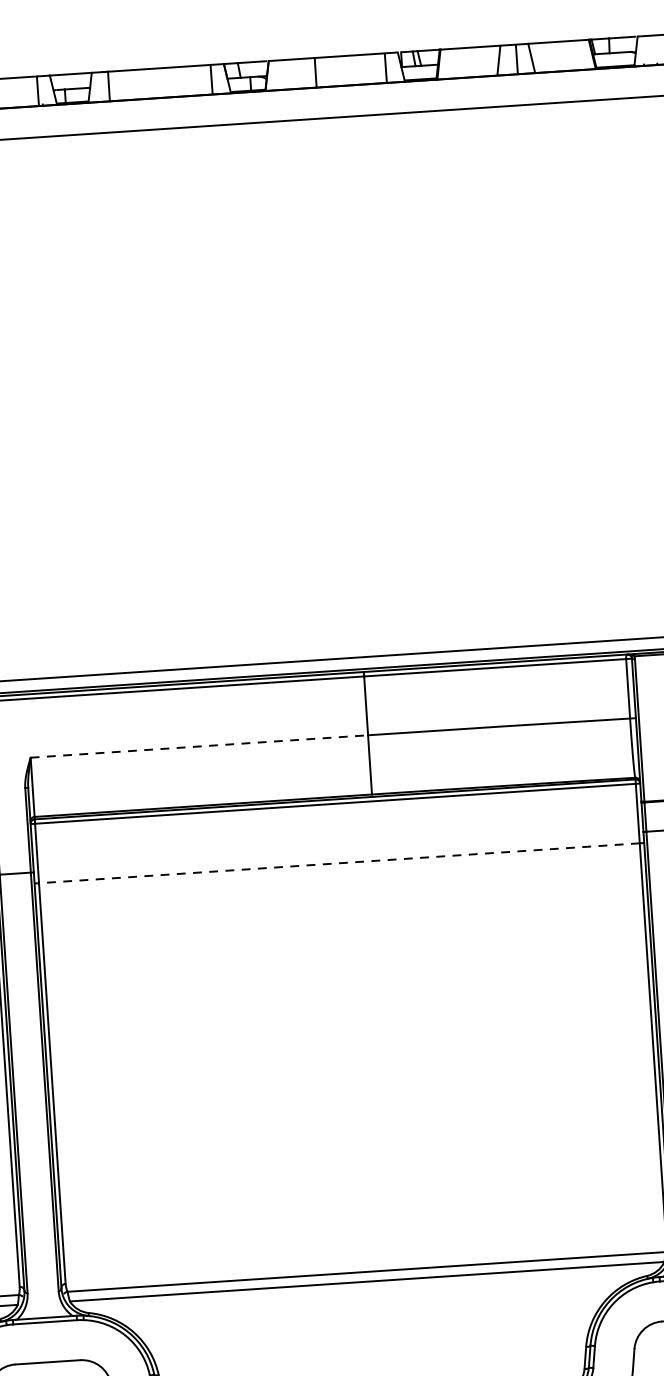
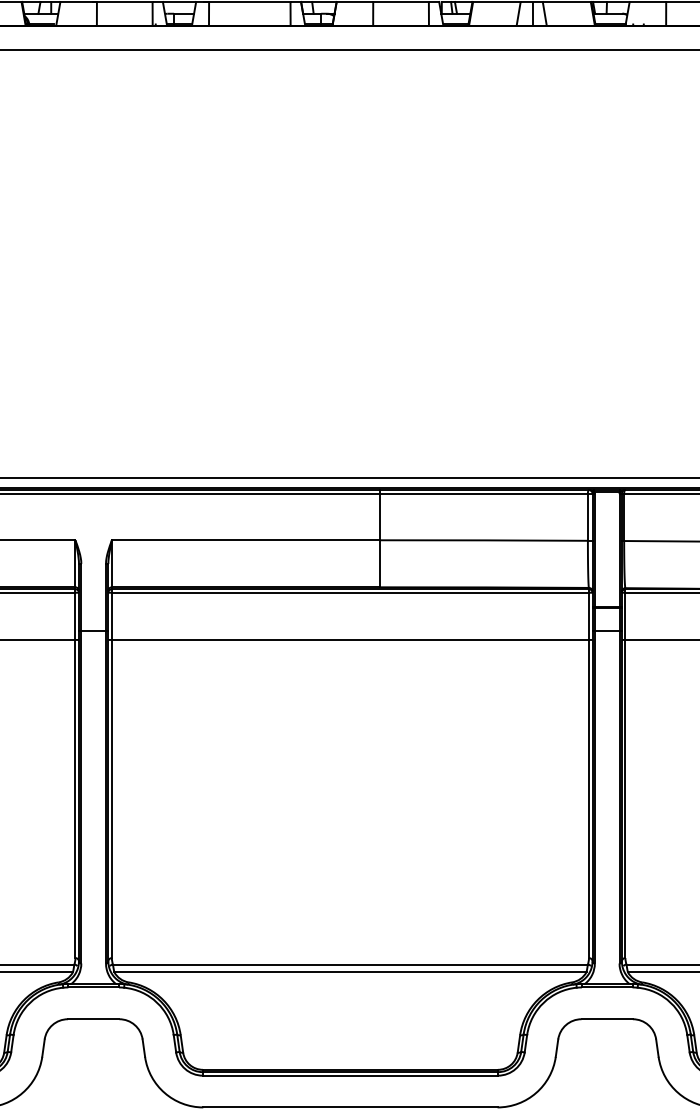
line: (198, 746) -> (245, 540), dashed -> solid
line: (339, 862) -> (350, 639), dashed -> solid

